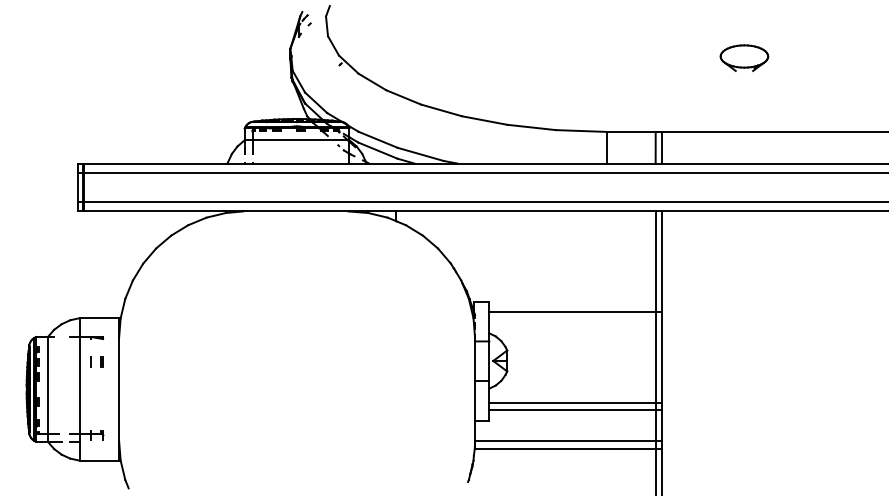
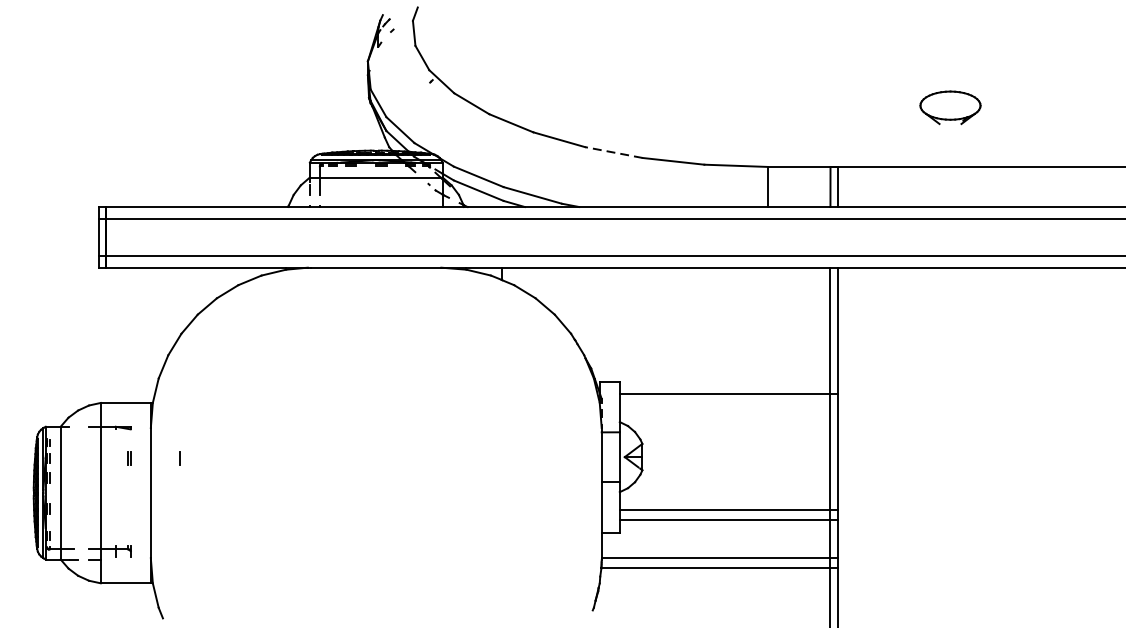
part: (744, 57) -> (950, 106), moved
line: (484, 120) -> (613, 152), solid -> dashed
line: (90, 361) -> (179, 457), moved

